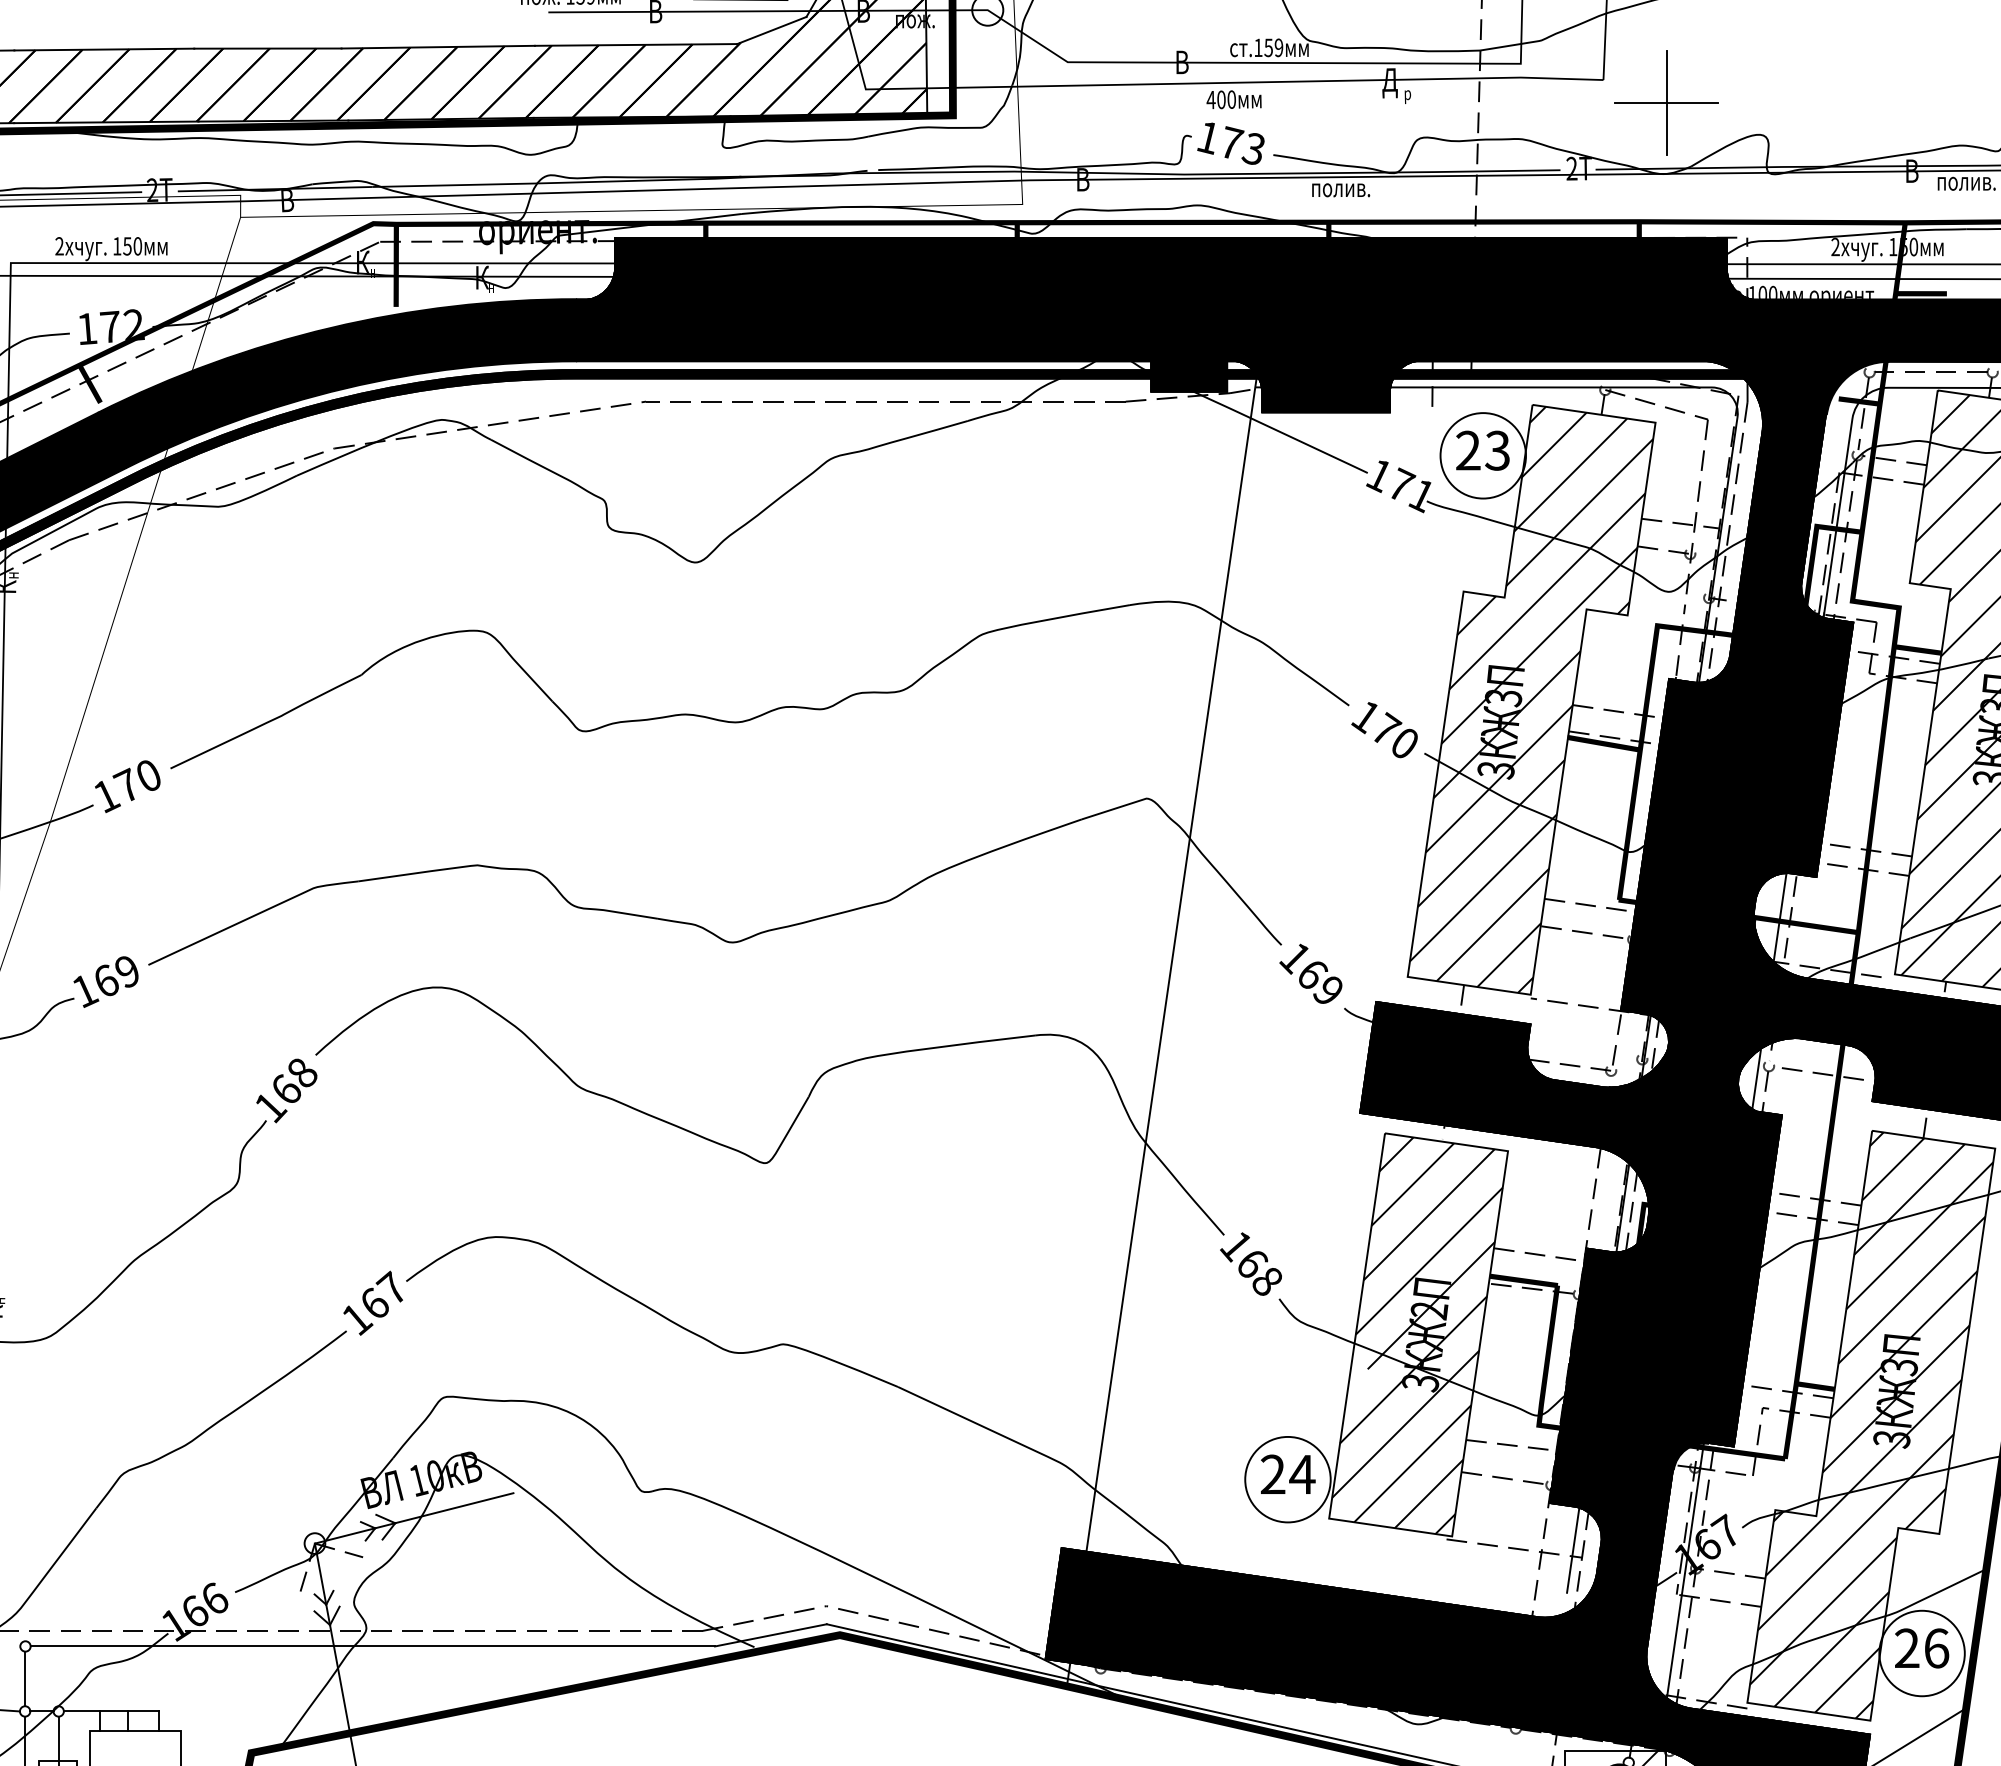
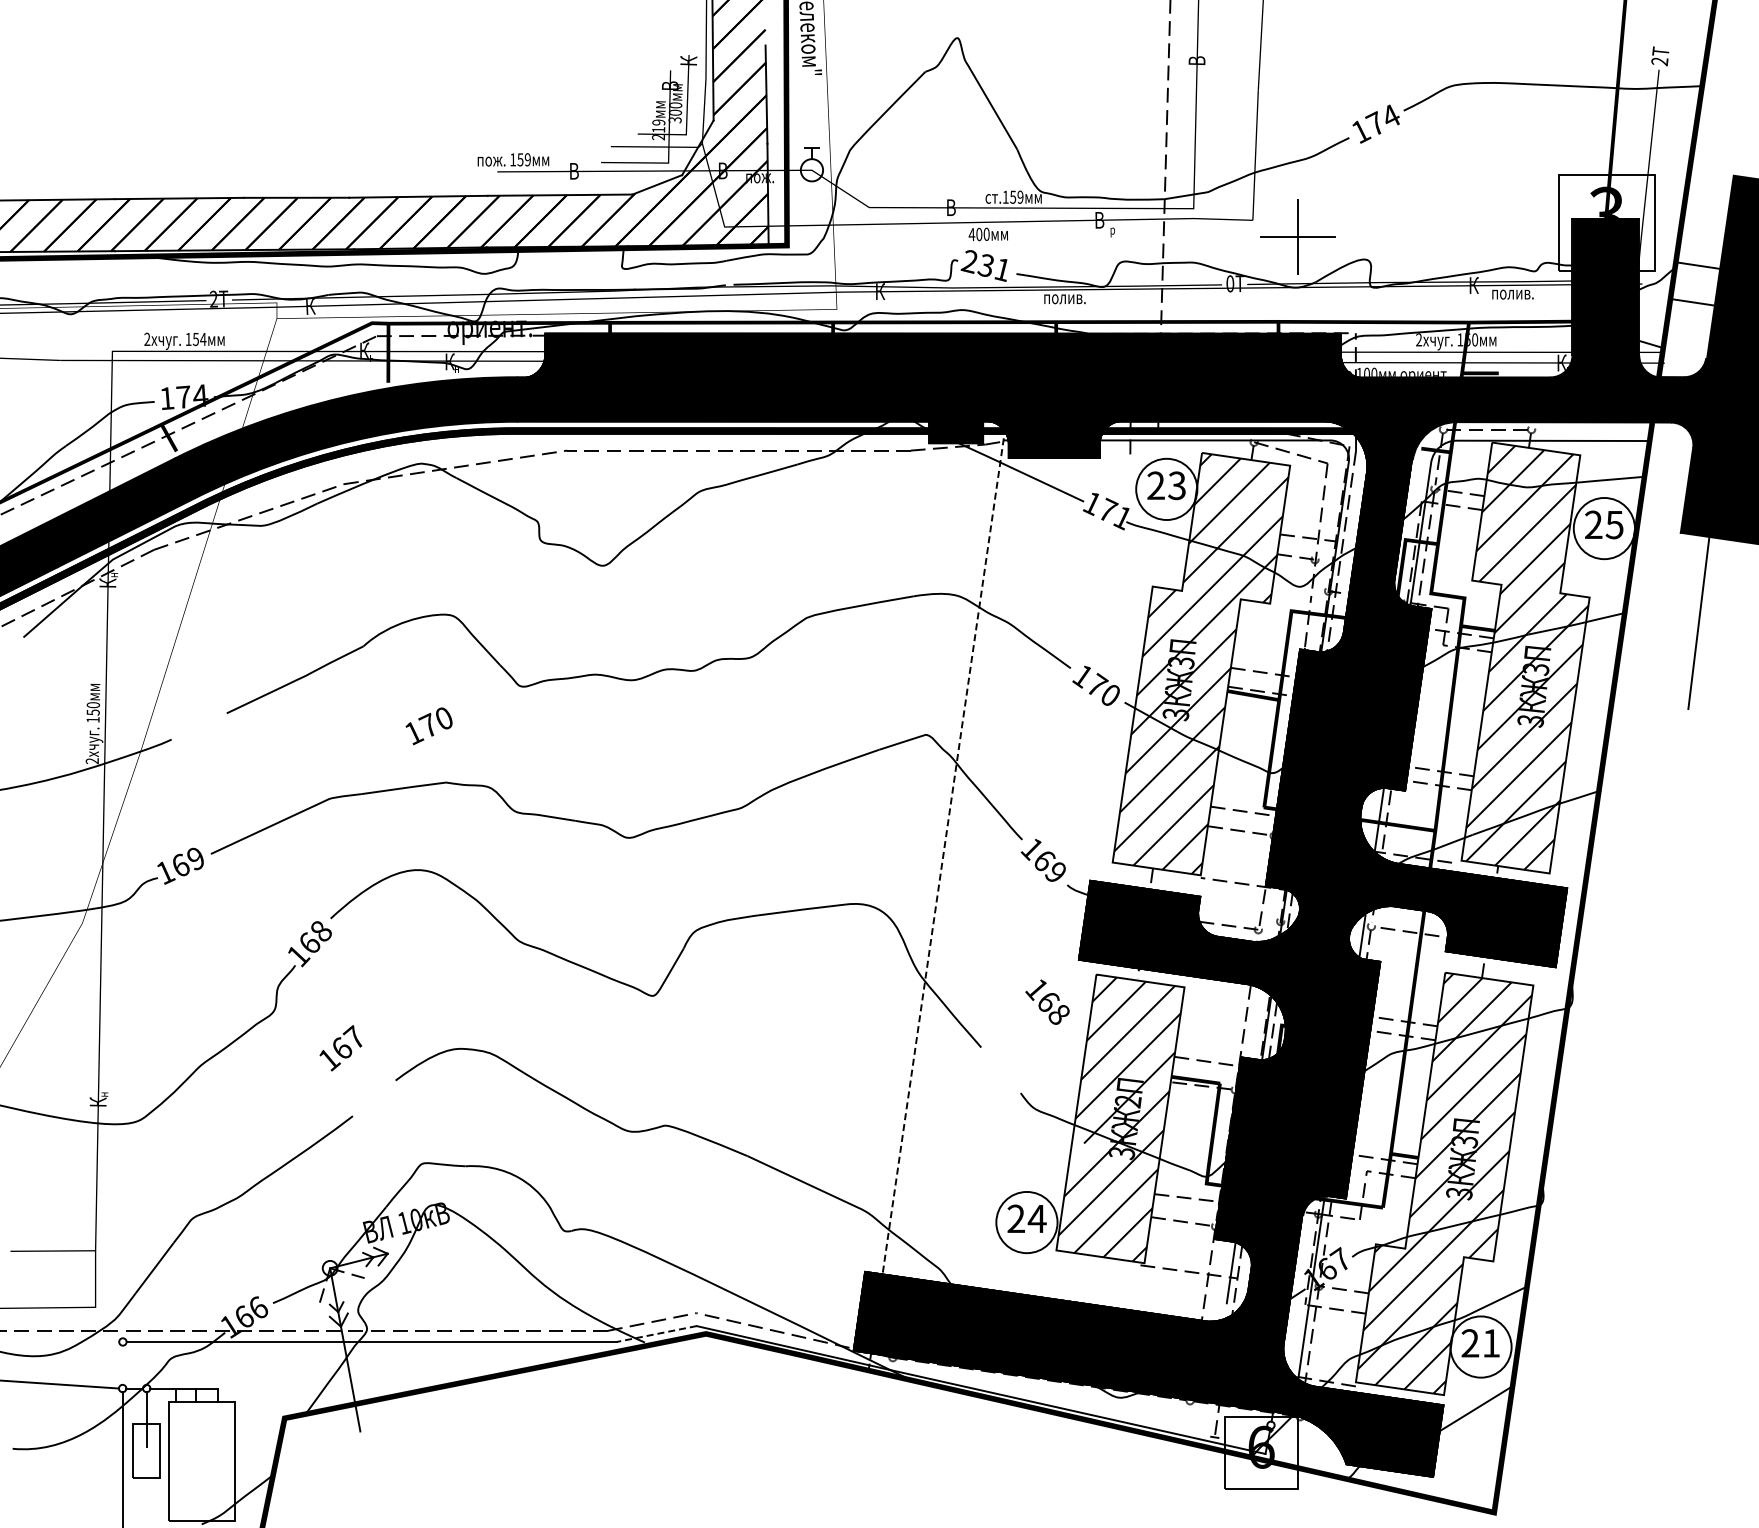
text: (1389, 83) -> (1099, 222), Д -> В
text: (1230, 143) -> (985, 265), 173 -> 231
text: (1572, 168) -> (1230, 283), 2 -> 0
text: (1912, 171) -> (1474, 285), В -> К
text: (1084, 179) -> (881, 291), В -> К
text: (288, 200) -> (311, 306), В -> К
text: (138, 246) -> (203, 339), 150 -> 154
text: (133, 324) -> (200, 395), 172 -> 174
text: (126, 786) -> (428, 726), moved
line: (1163, 1022) -> (937, 895), solid -> dashed
text: (1251, 1263) -> (1047, 1001), moved
text: (372, 1303) -> (340, 1048), moved
line: (453, 1507) -> (429, 1242), removed
line: (770, 1635) -> (656, 1334), solid -> dashed
text: (1936, 1648) -> (1491, 1343), 26 -> 21
line: (24, 1677) -> (122, 1364), removed

